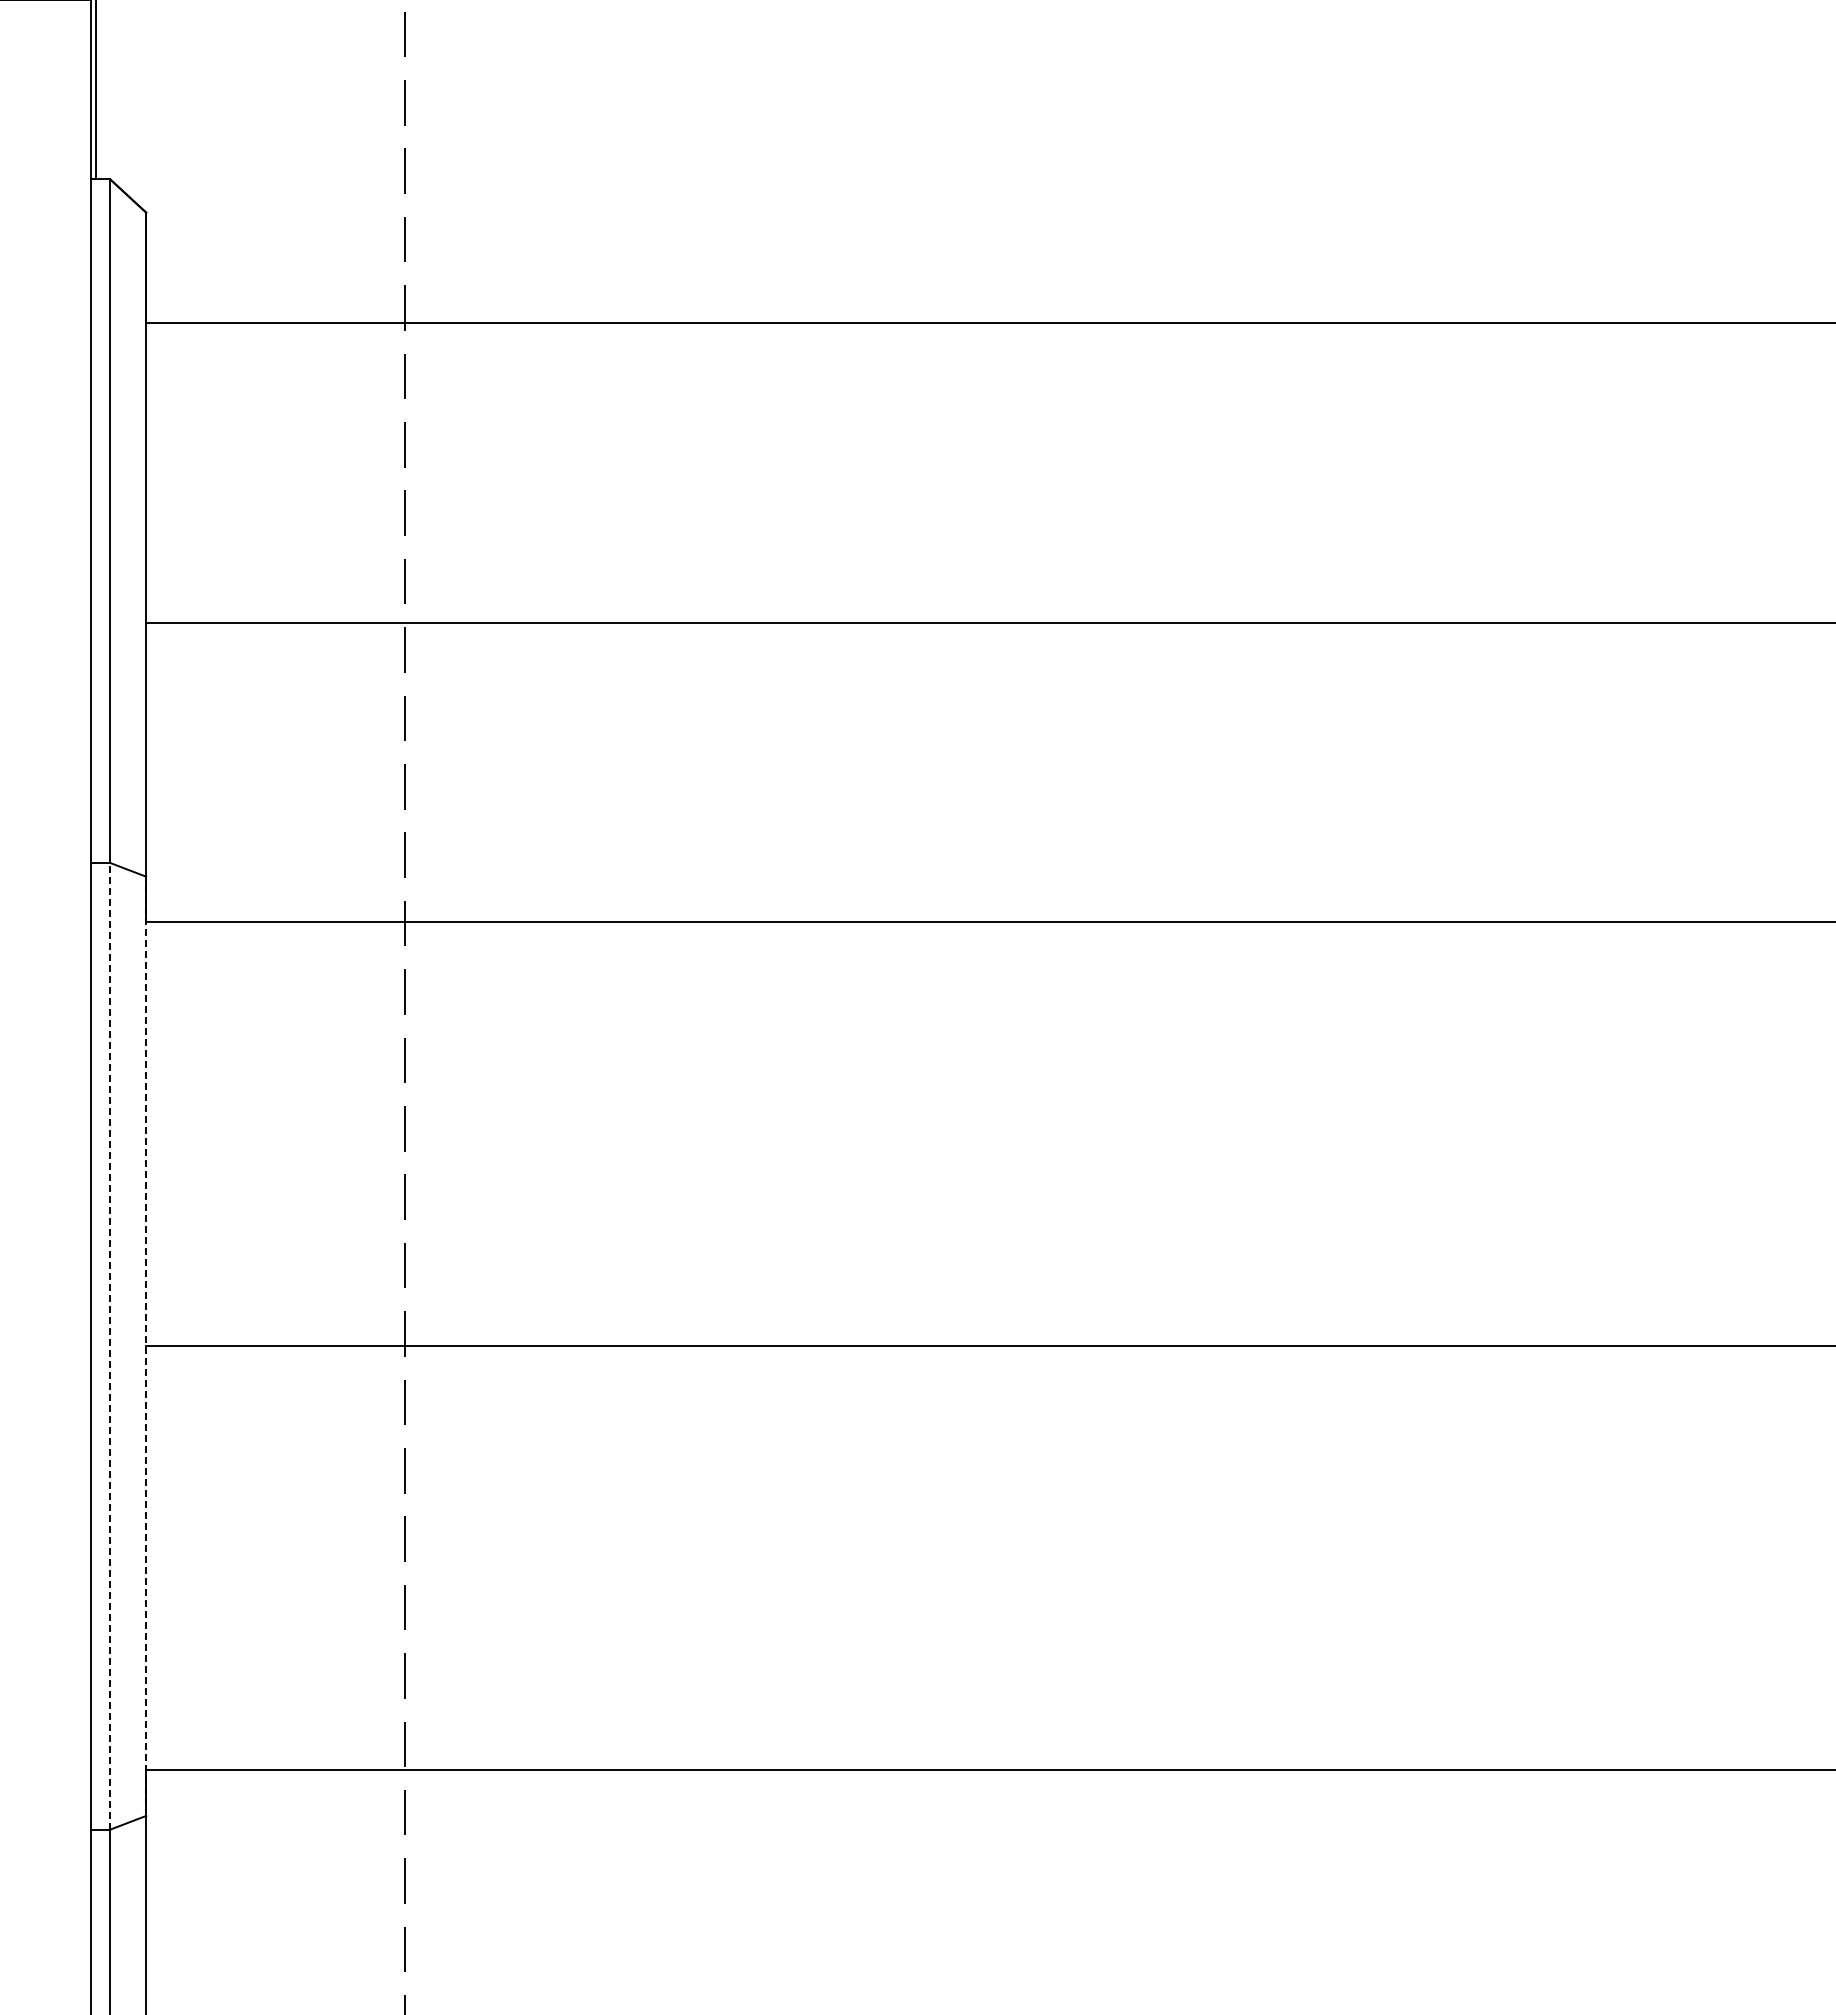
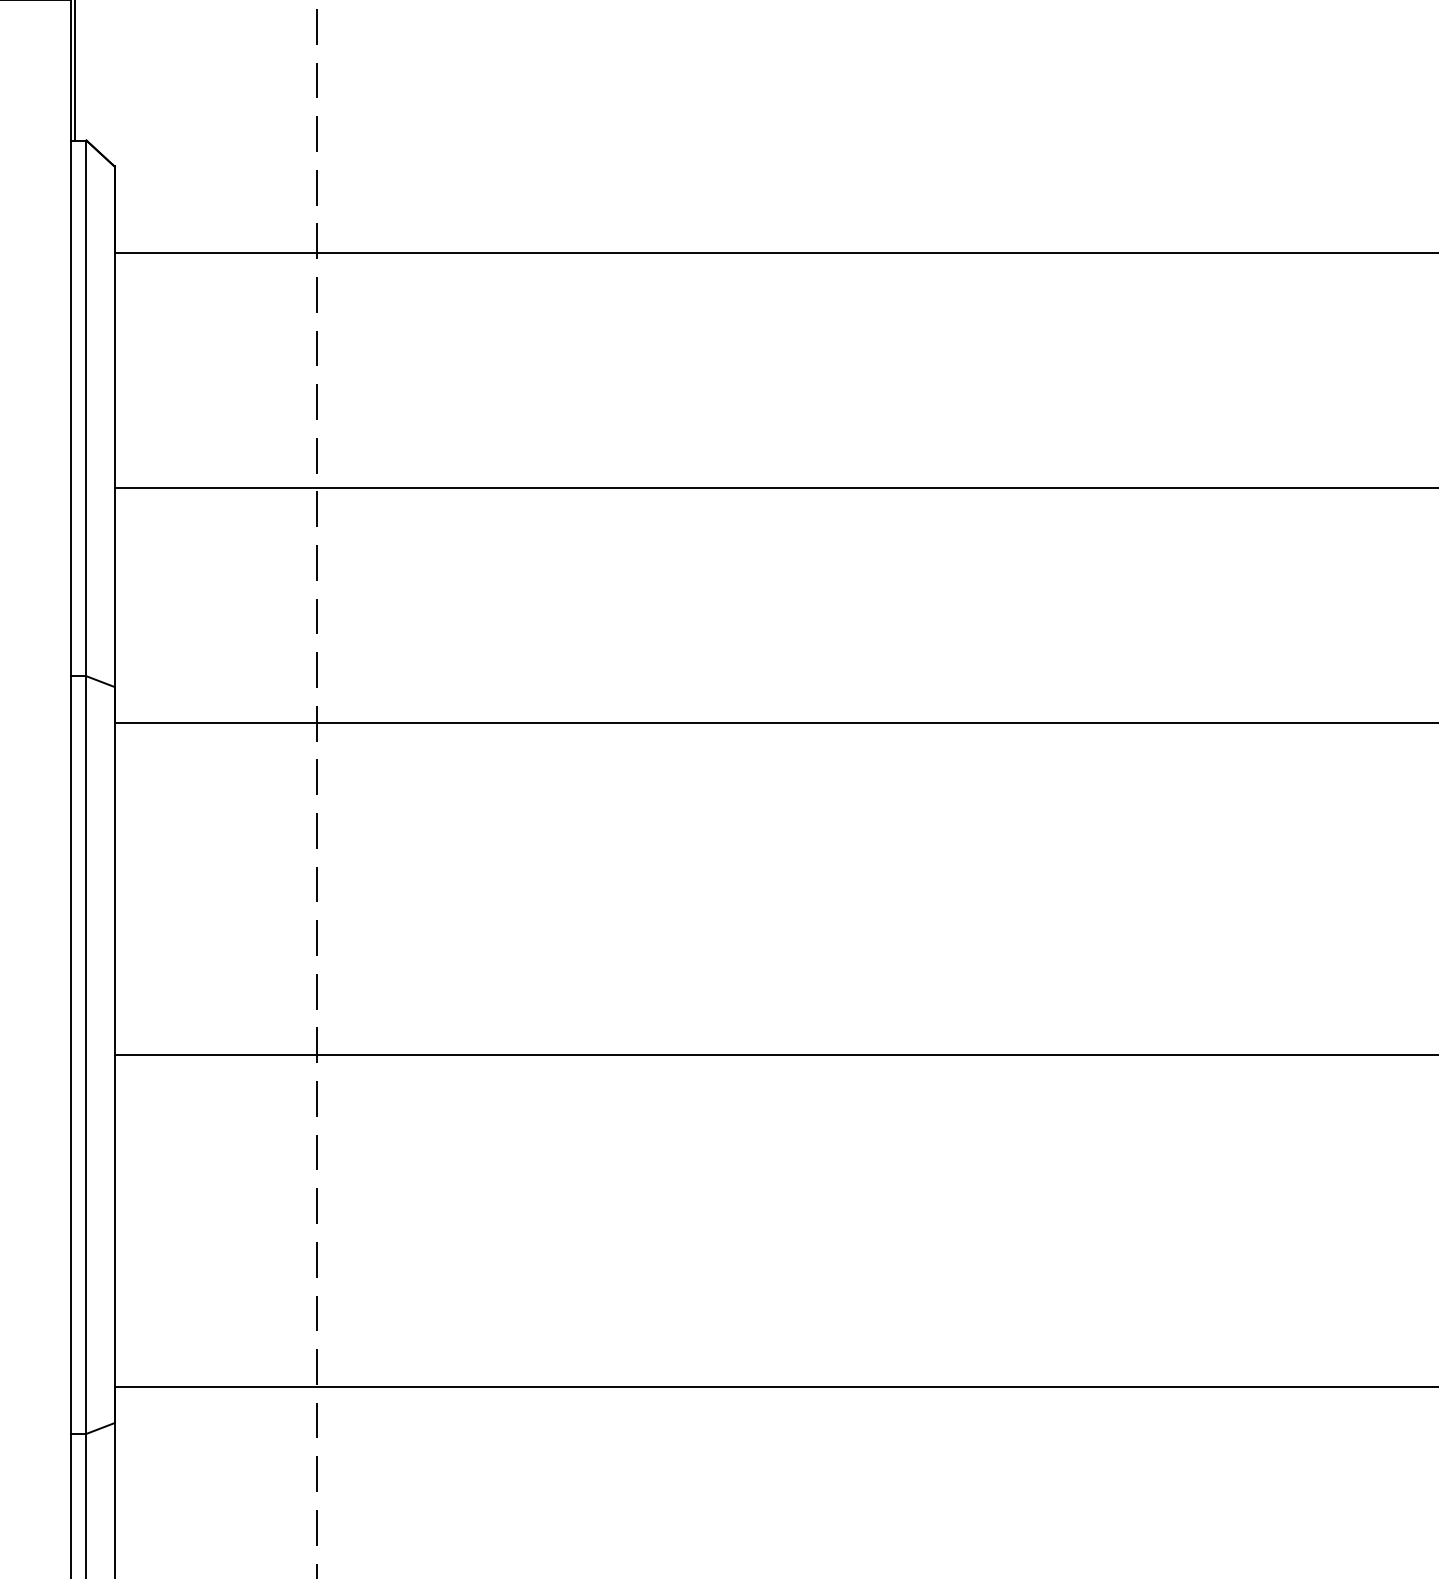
line: (110, 1345) -> (86, 1054), dashed -> solid
line: (146, 1346) -> (114, 1055), dashed -> solid

